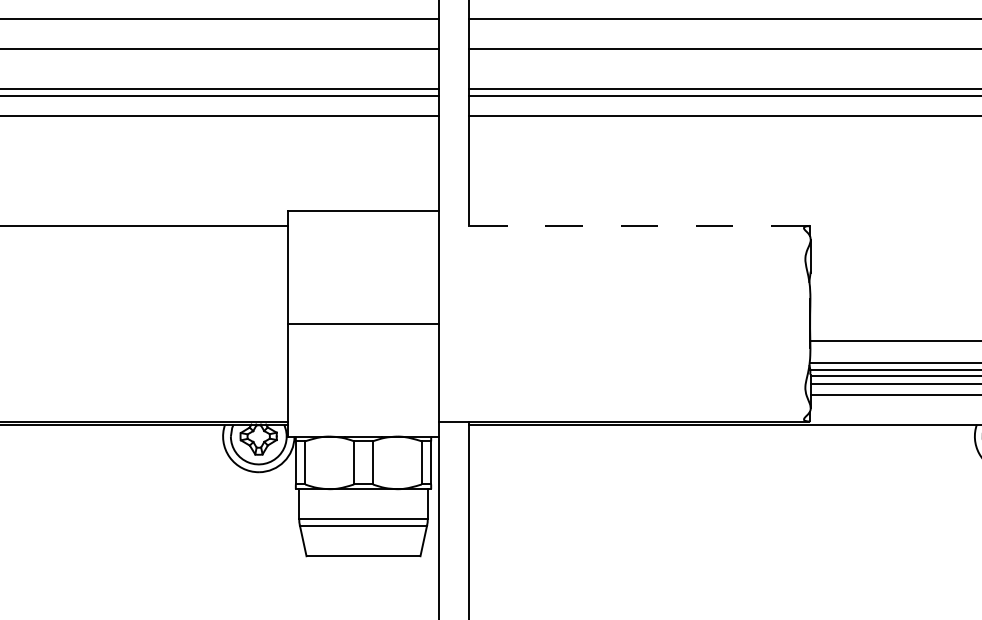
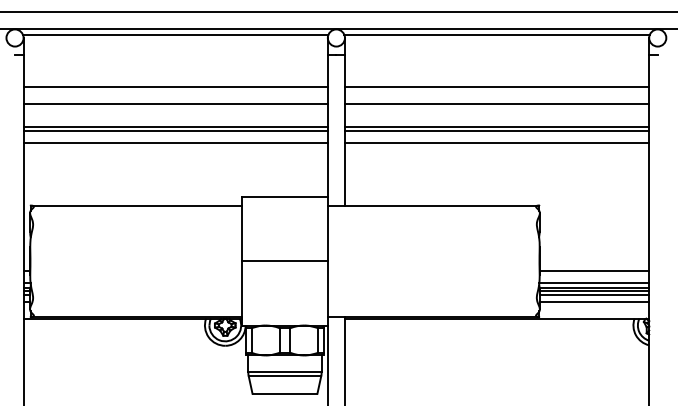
line: (622, 226) -> (432, 205), dashed -> solid

